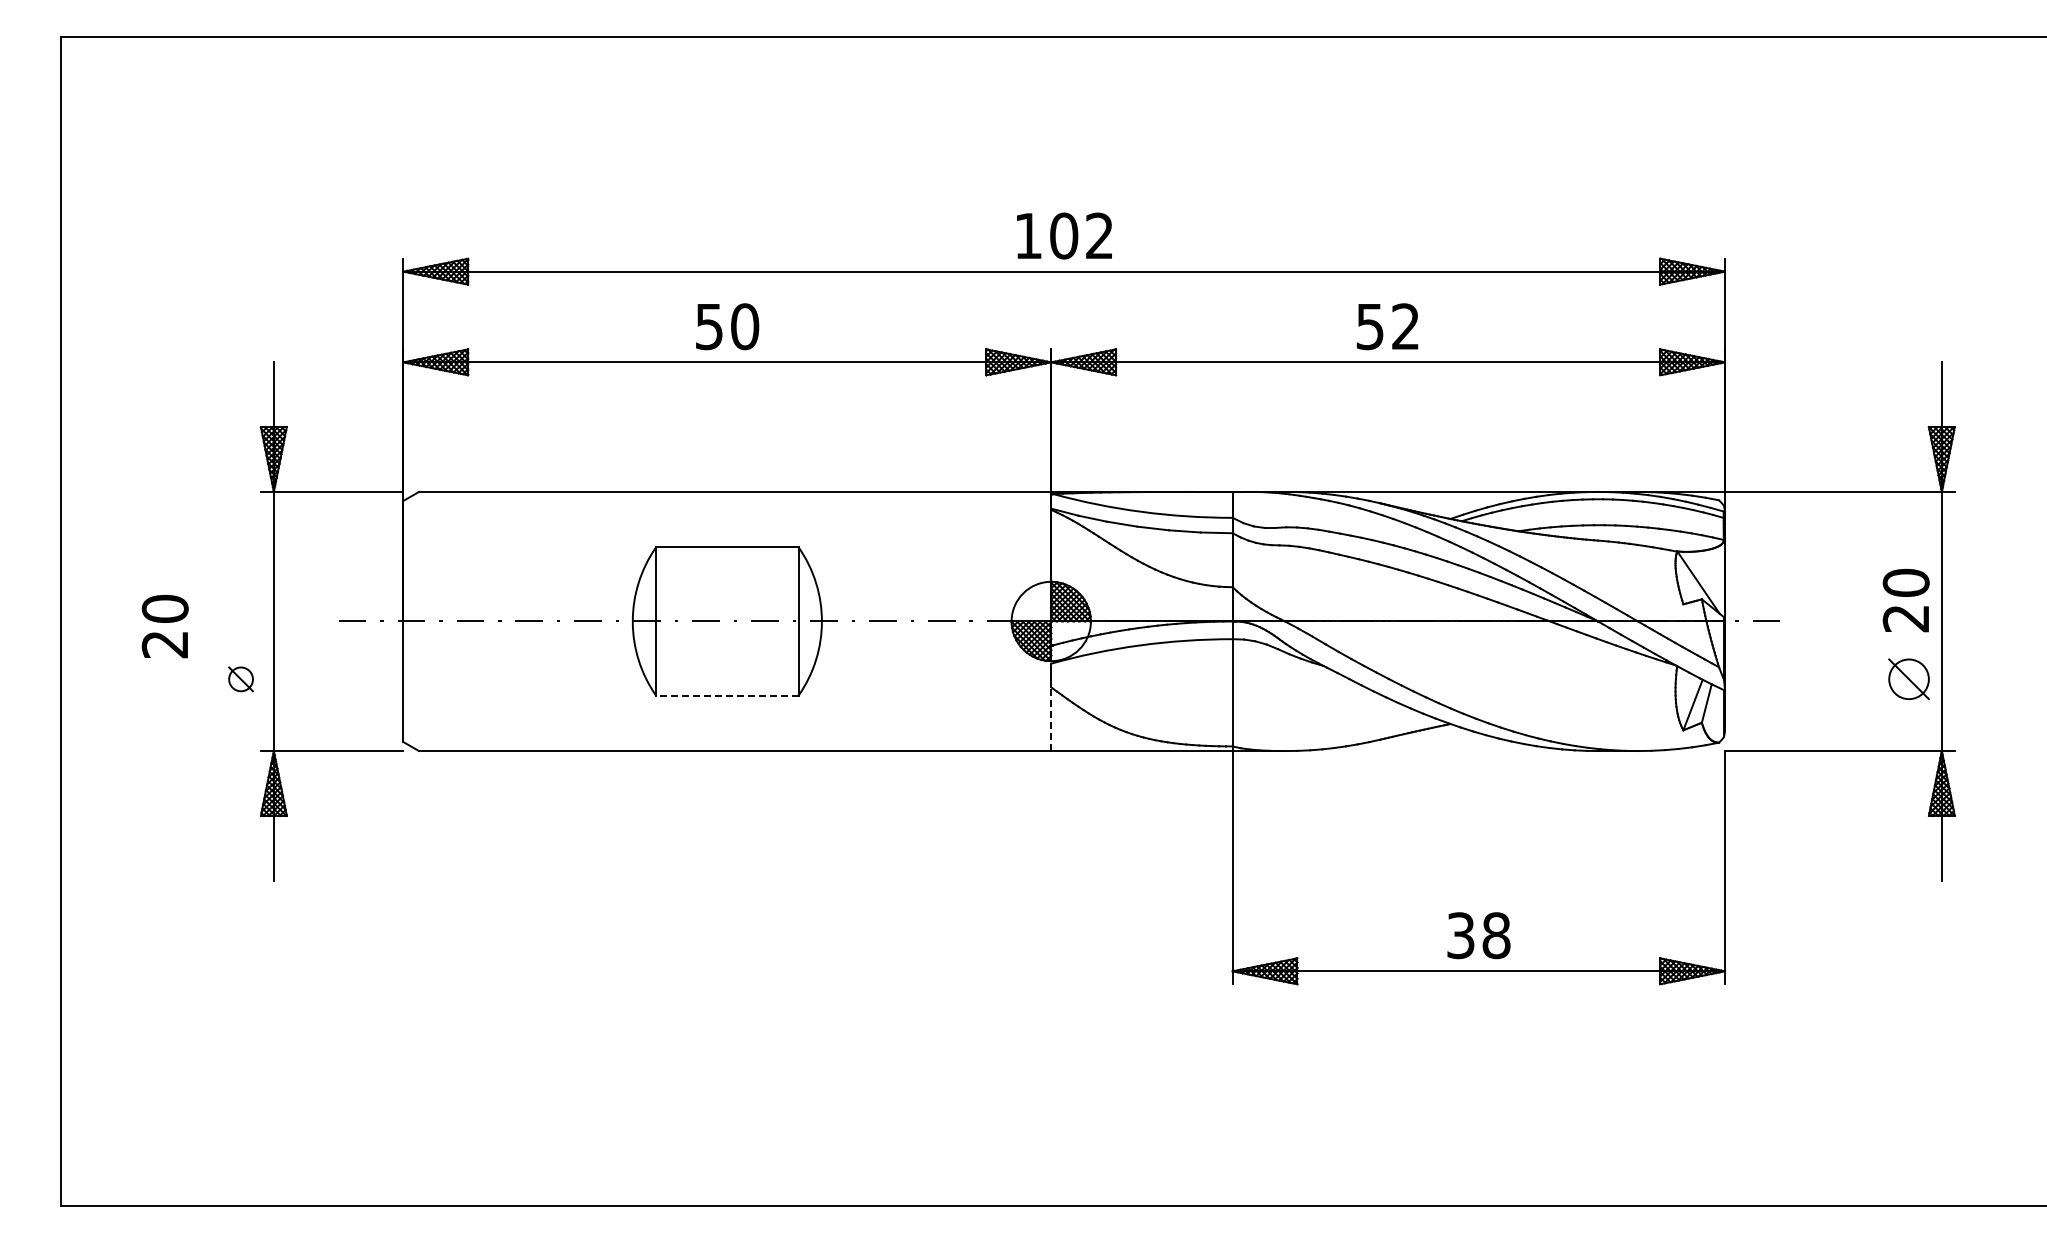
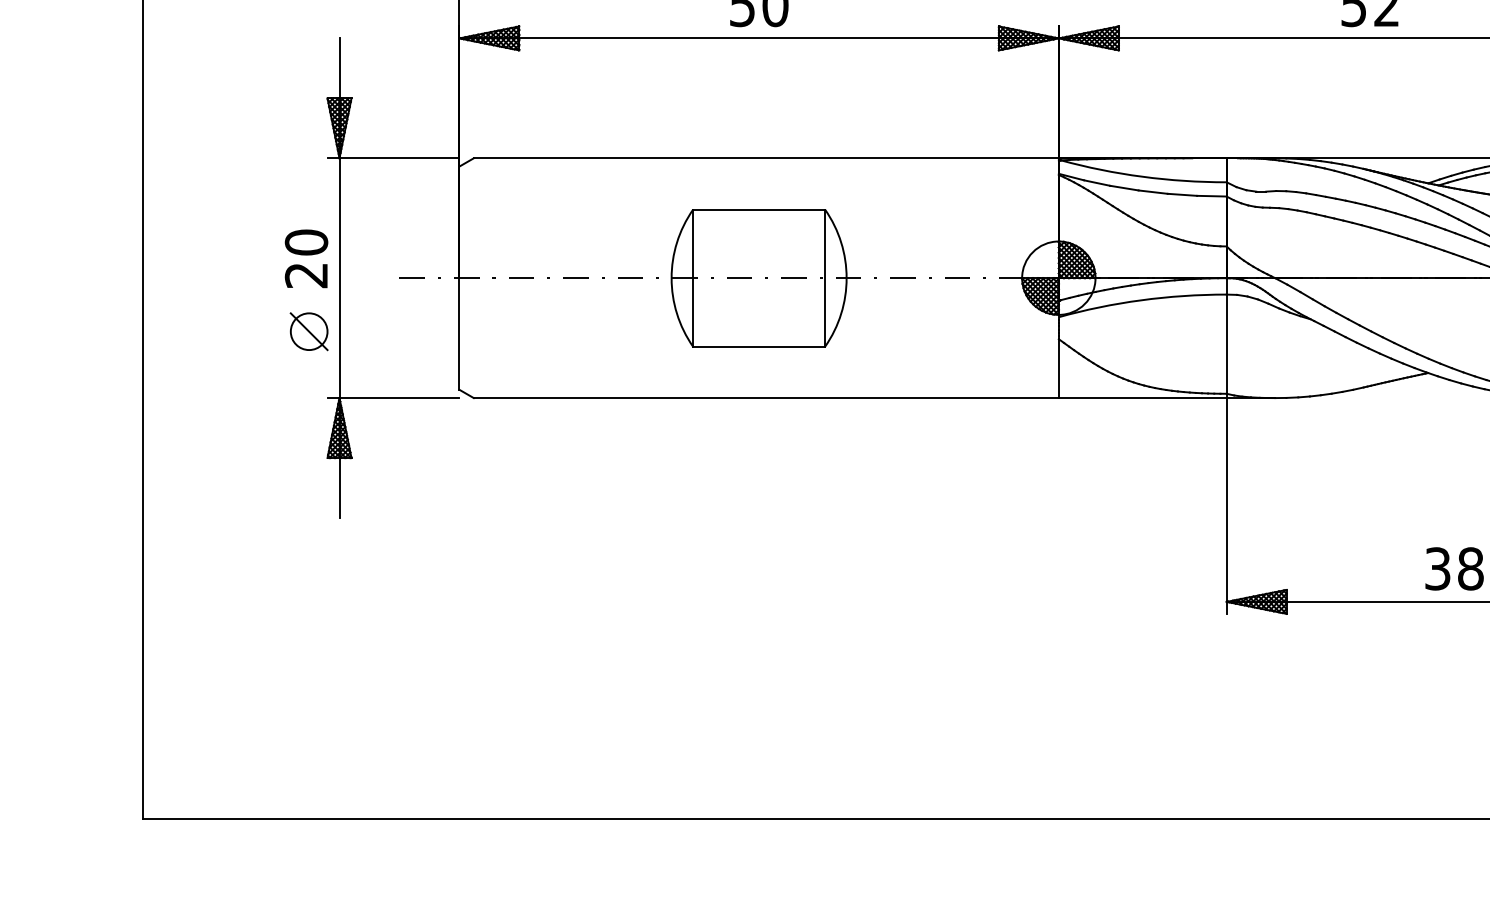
text: (164, 626) -> (305, 258), moved
part: (240, 679) -> (308, 331), size x1.67
line: (726, 695) -> (758, 346), dashed -> solid
line: (1051, 719) -> (1059, 368), dashed -> solid

